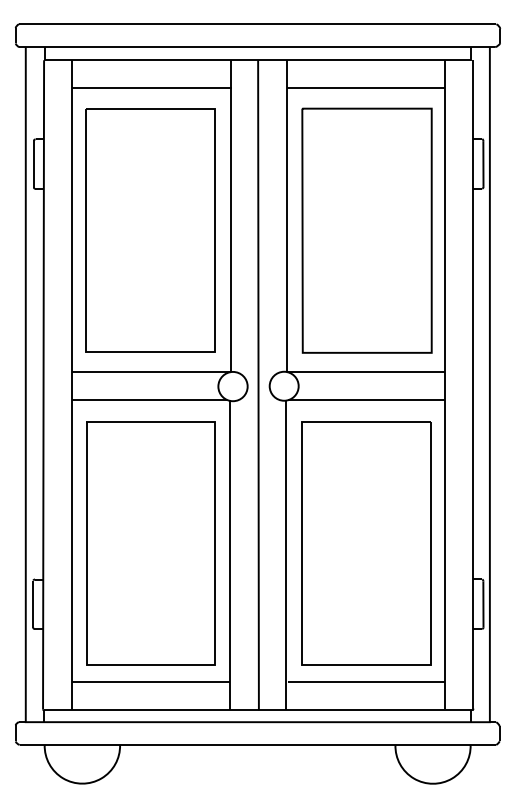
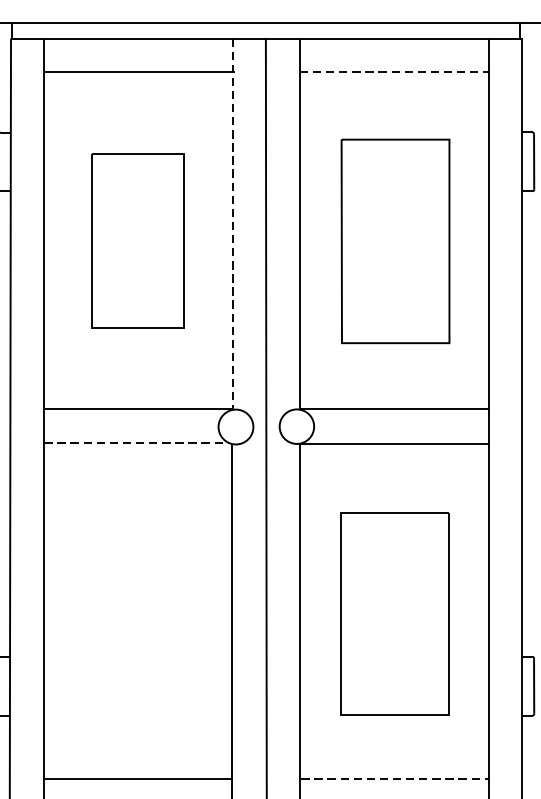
line: (366, 88) -> (394, 72), solid -> dashed
line: (230, 215) -> (232, 223), solid -> dashed
part: (150, 230) -> (137, 241), size x0.6
part: (366, 230) -> (394, 241), size x0.7
line: (149, 399) -> (136, 442), solid -> dashed
line: (87, 543) -> (62, 613), removed
part: (366, 543) -> (394, 613), size x0.7
line: (366, 682) -> (394, 779), solid -> dashed

